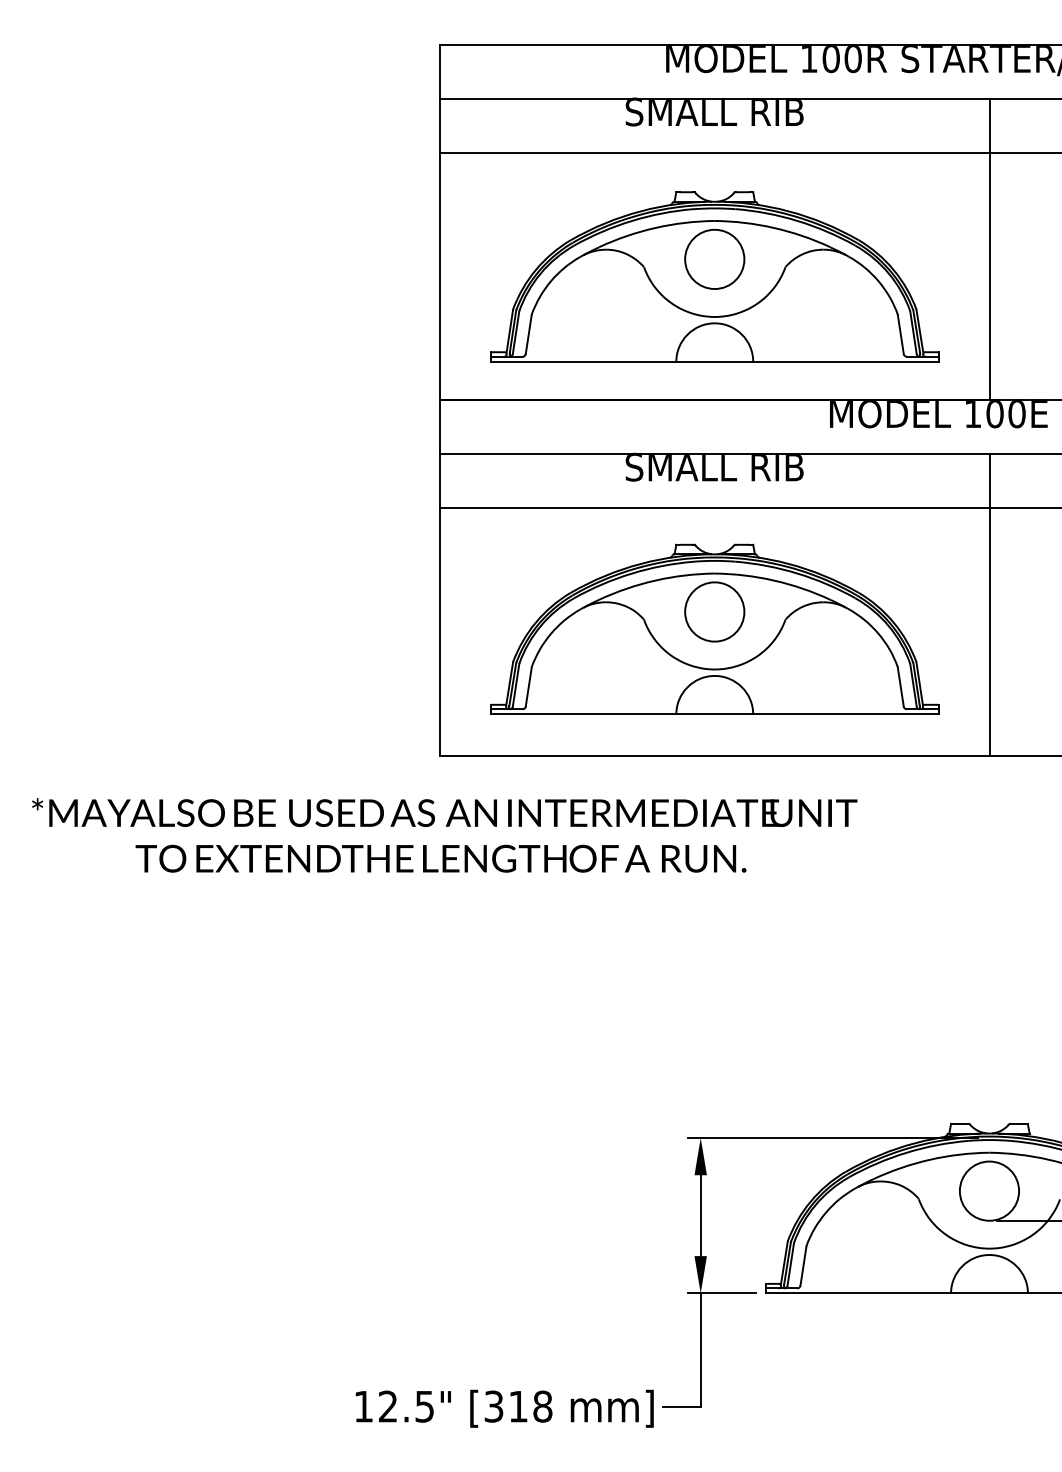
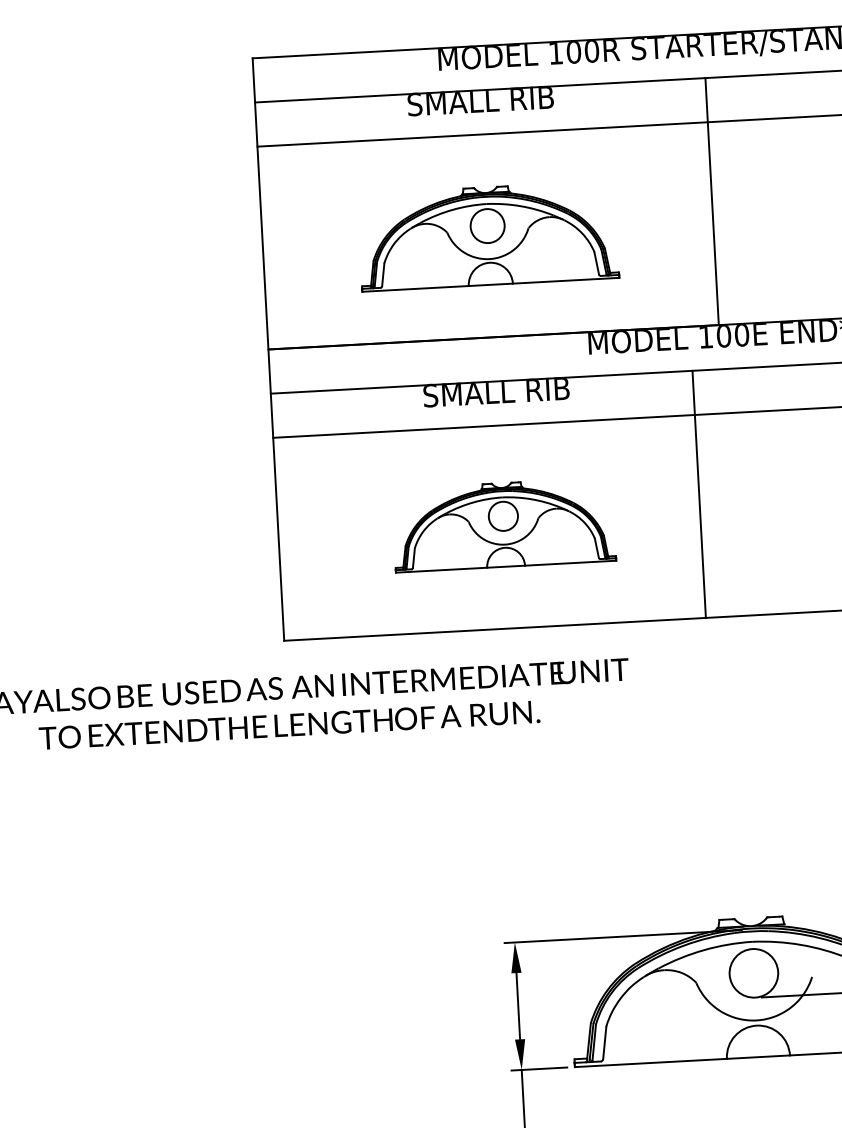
part: (714, 276) -> (487, 235), size x0.7
line: (989, 604) -> (699, 493), moved
part: (714, 628) -> (503, 524), size x0.6

